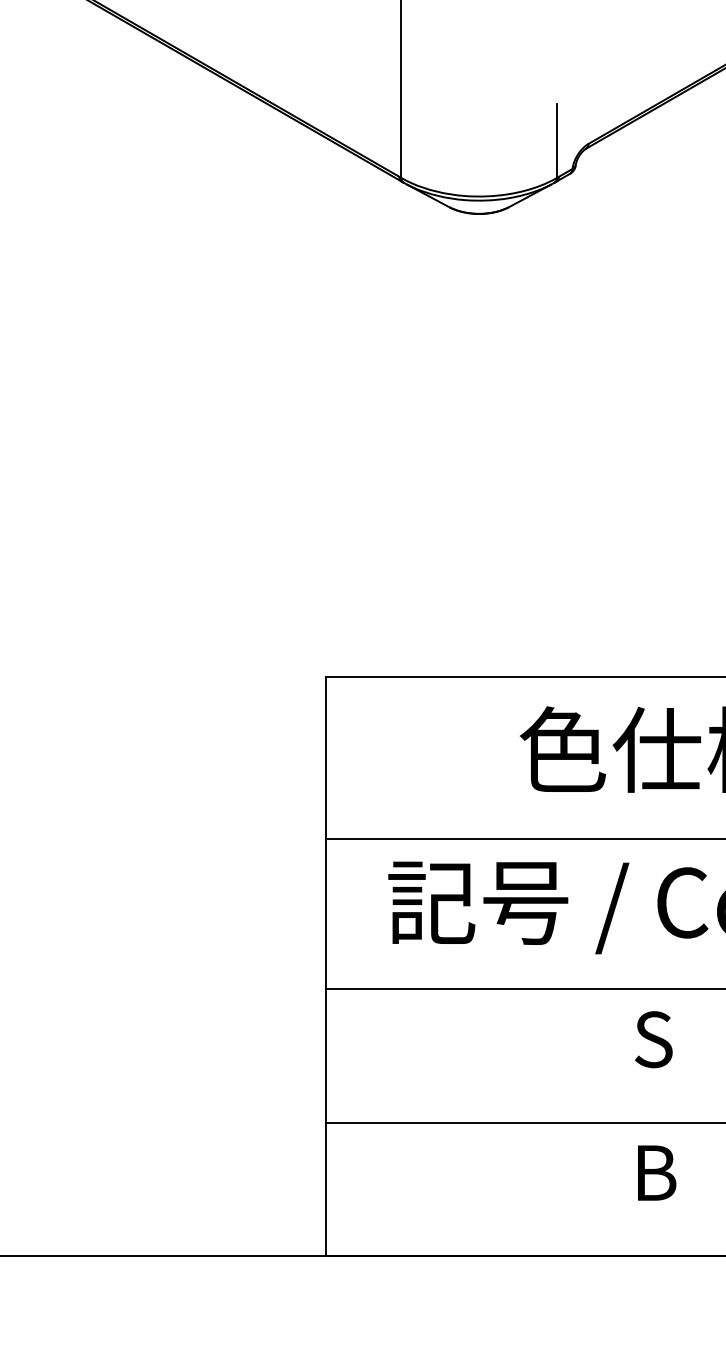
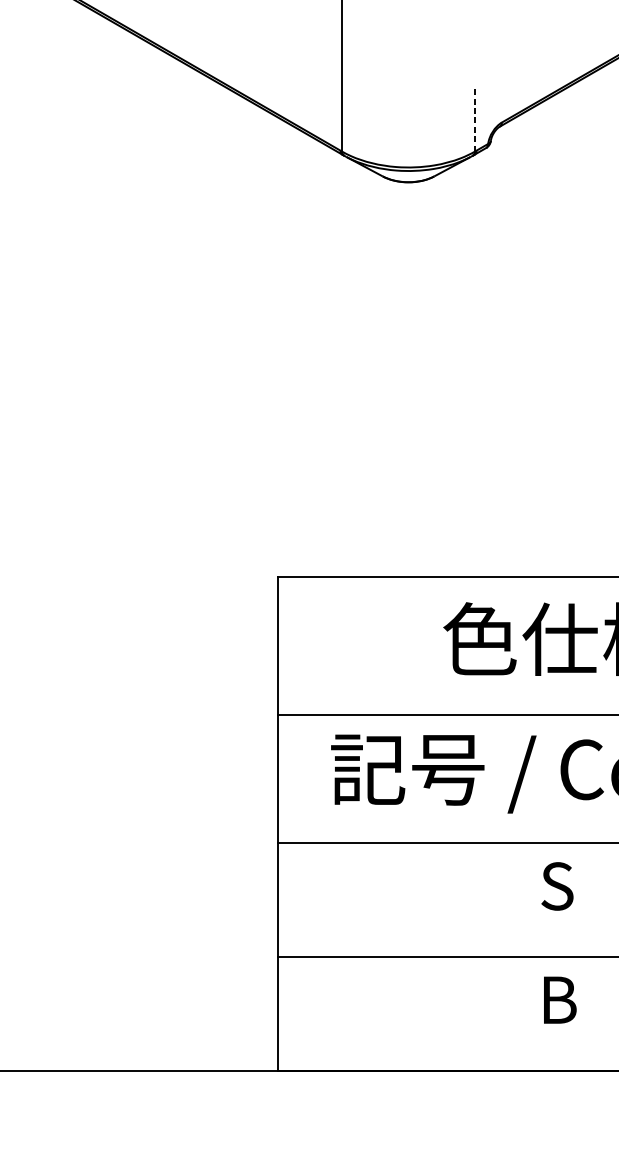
line: (557, 141) -> (475, 120), solid -> dashed

